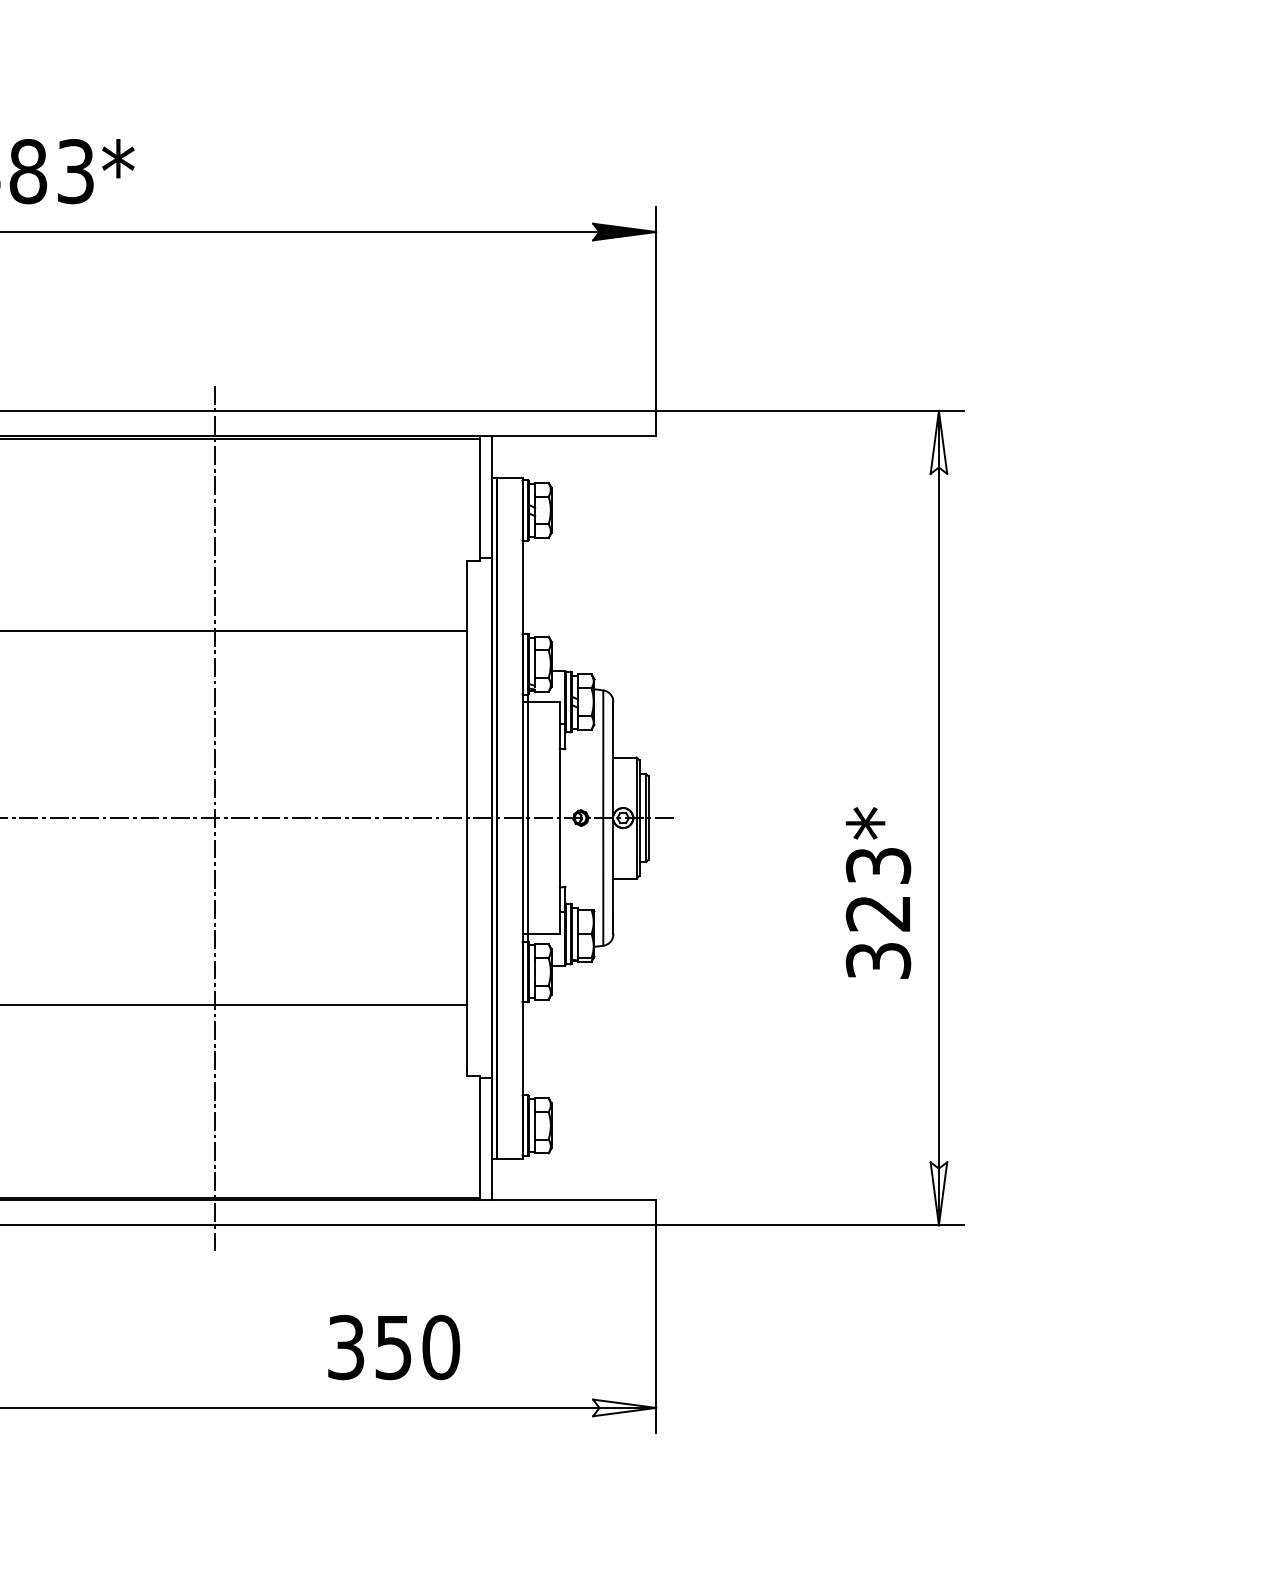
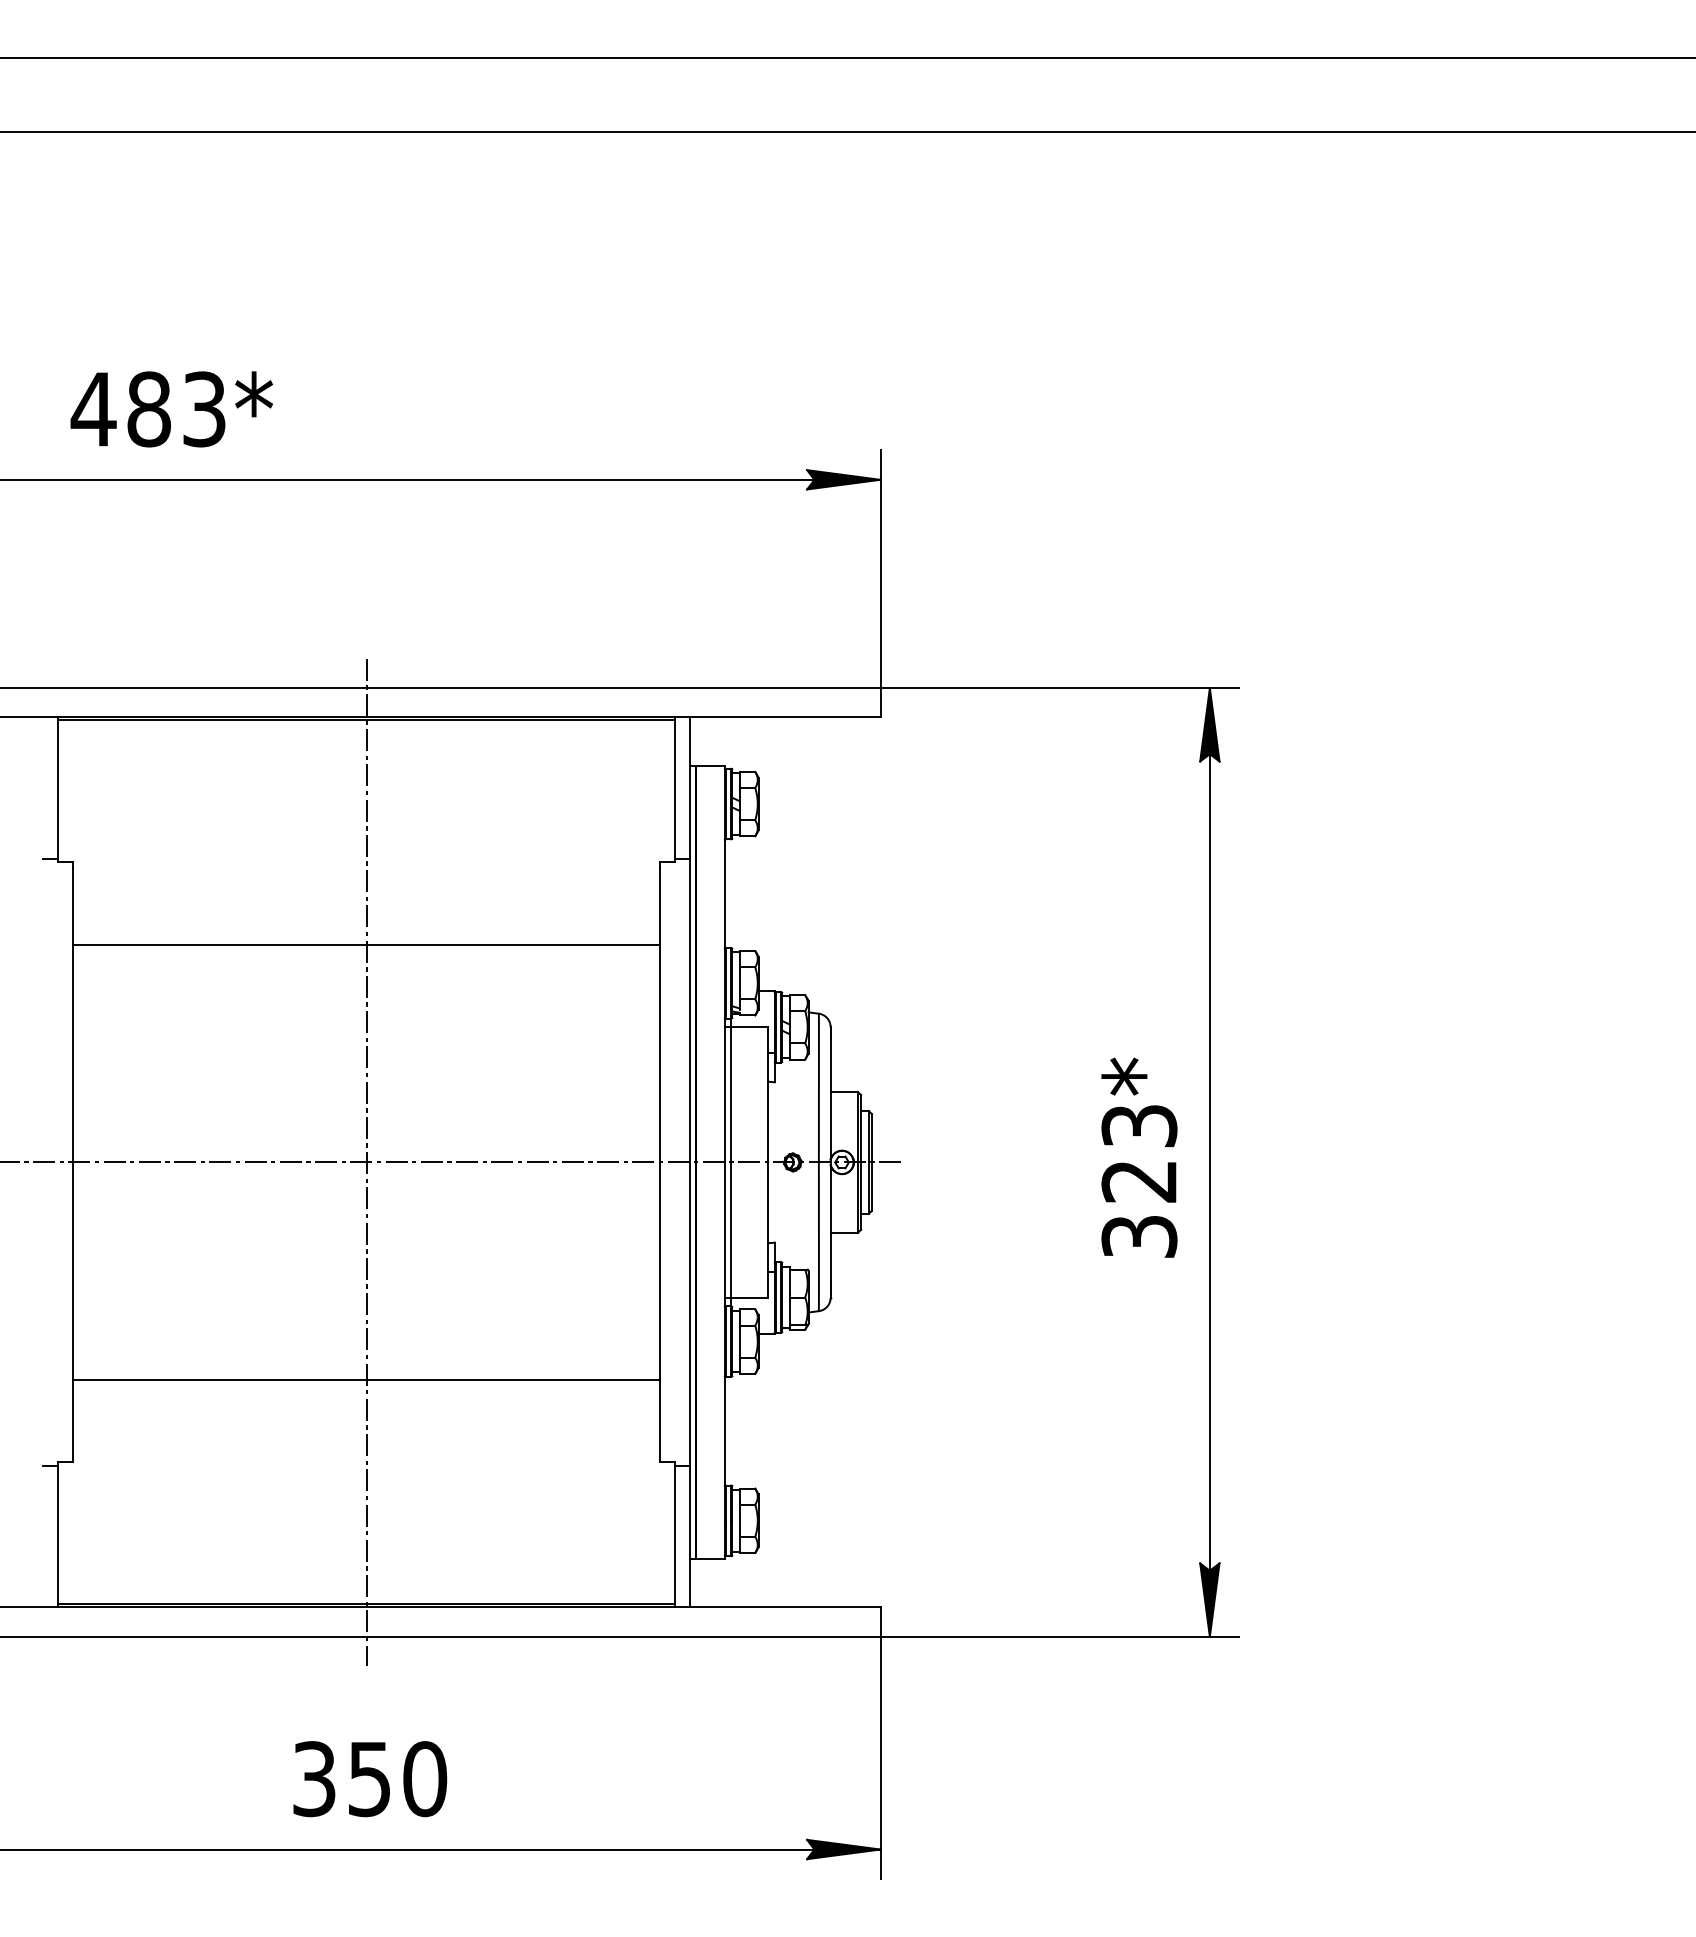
fill: (938, 442) -> (1209, 724), added
text: (878, 892) -> (1139, 1157), moved
fill: (938, 1193) -> (1209, 1599), added
text: (394, 1347) -> (370, 1779), moved
fill: (624, 1407) -> (843, 1849), added

